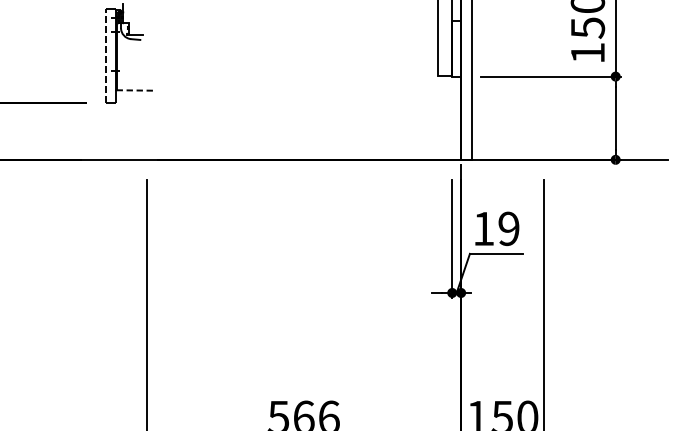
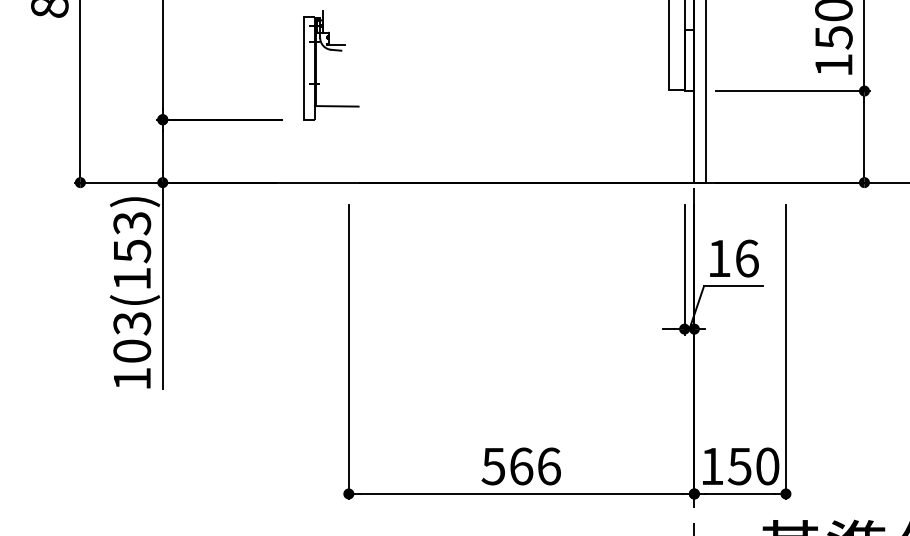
line: (105, 55) -> (303, 67), dashed -> solid
line: (135, 90) -> (336, 106), dashed -> solid
text: (508, 228) -> (746, 258), 19 -> 16

